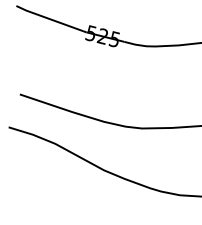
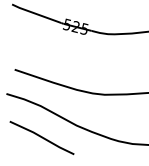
line: (56, 186) -> (41, 137), added

